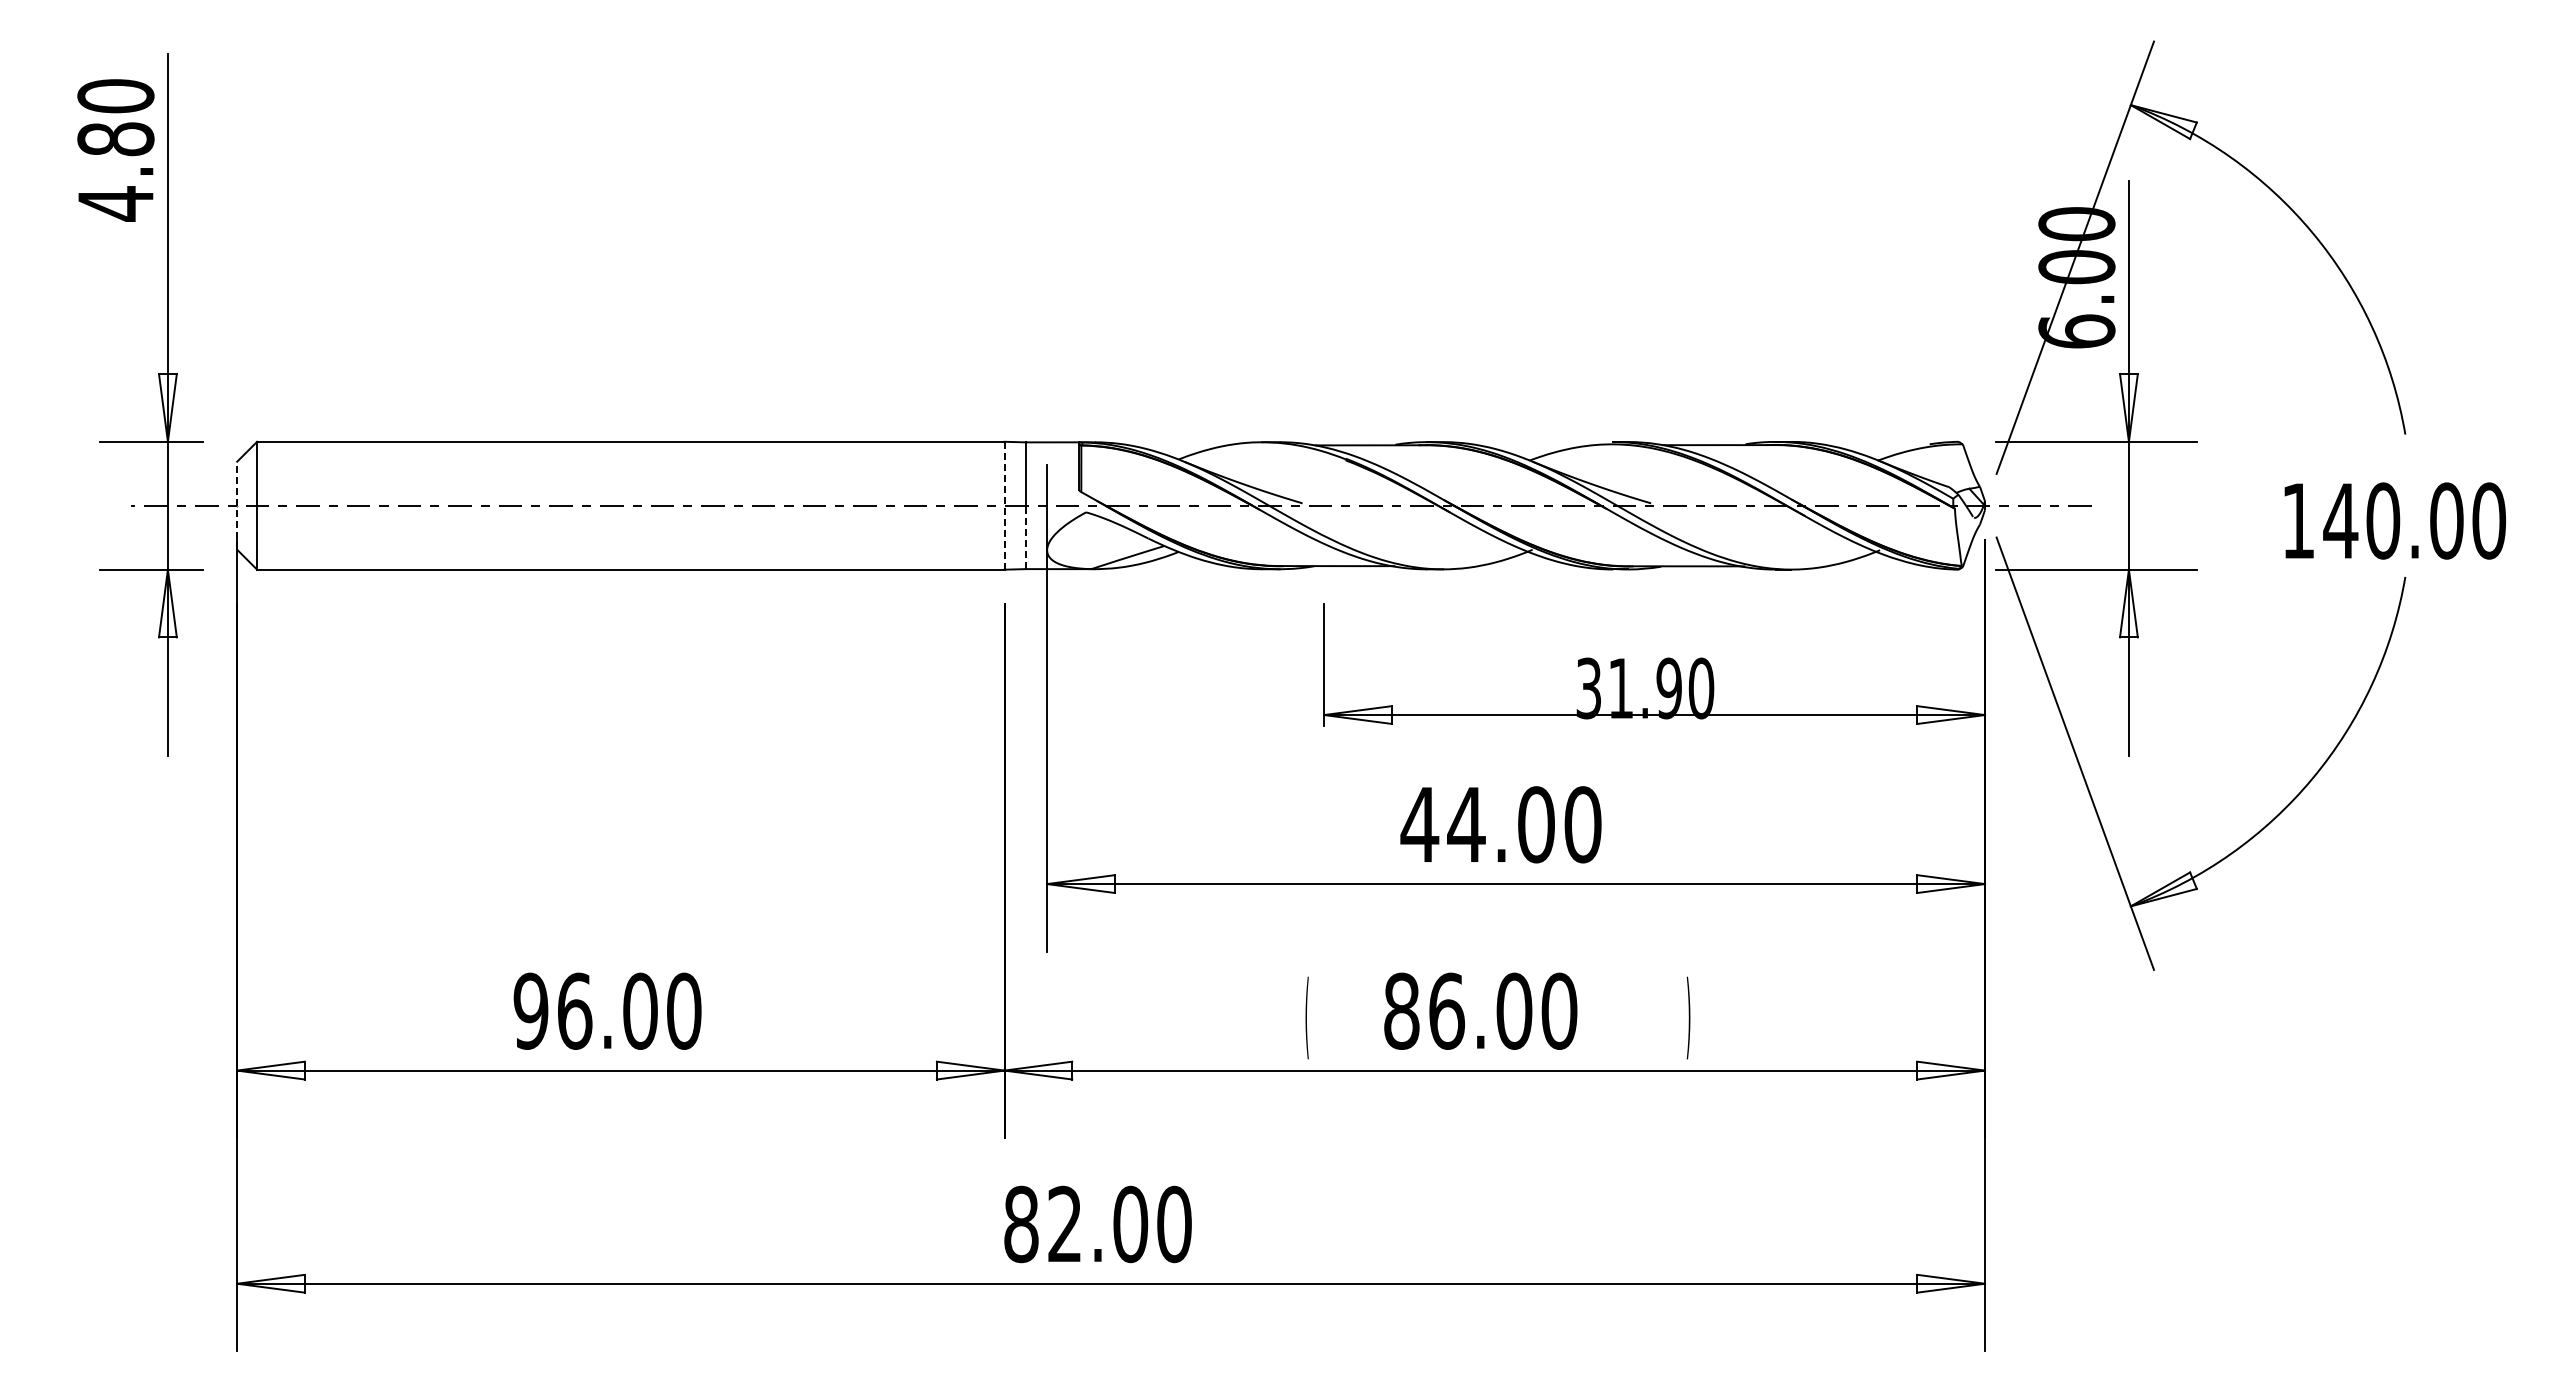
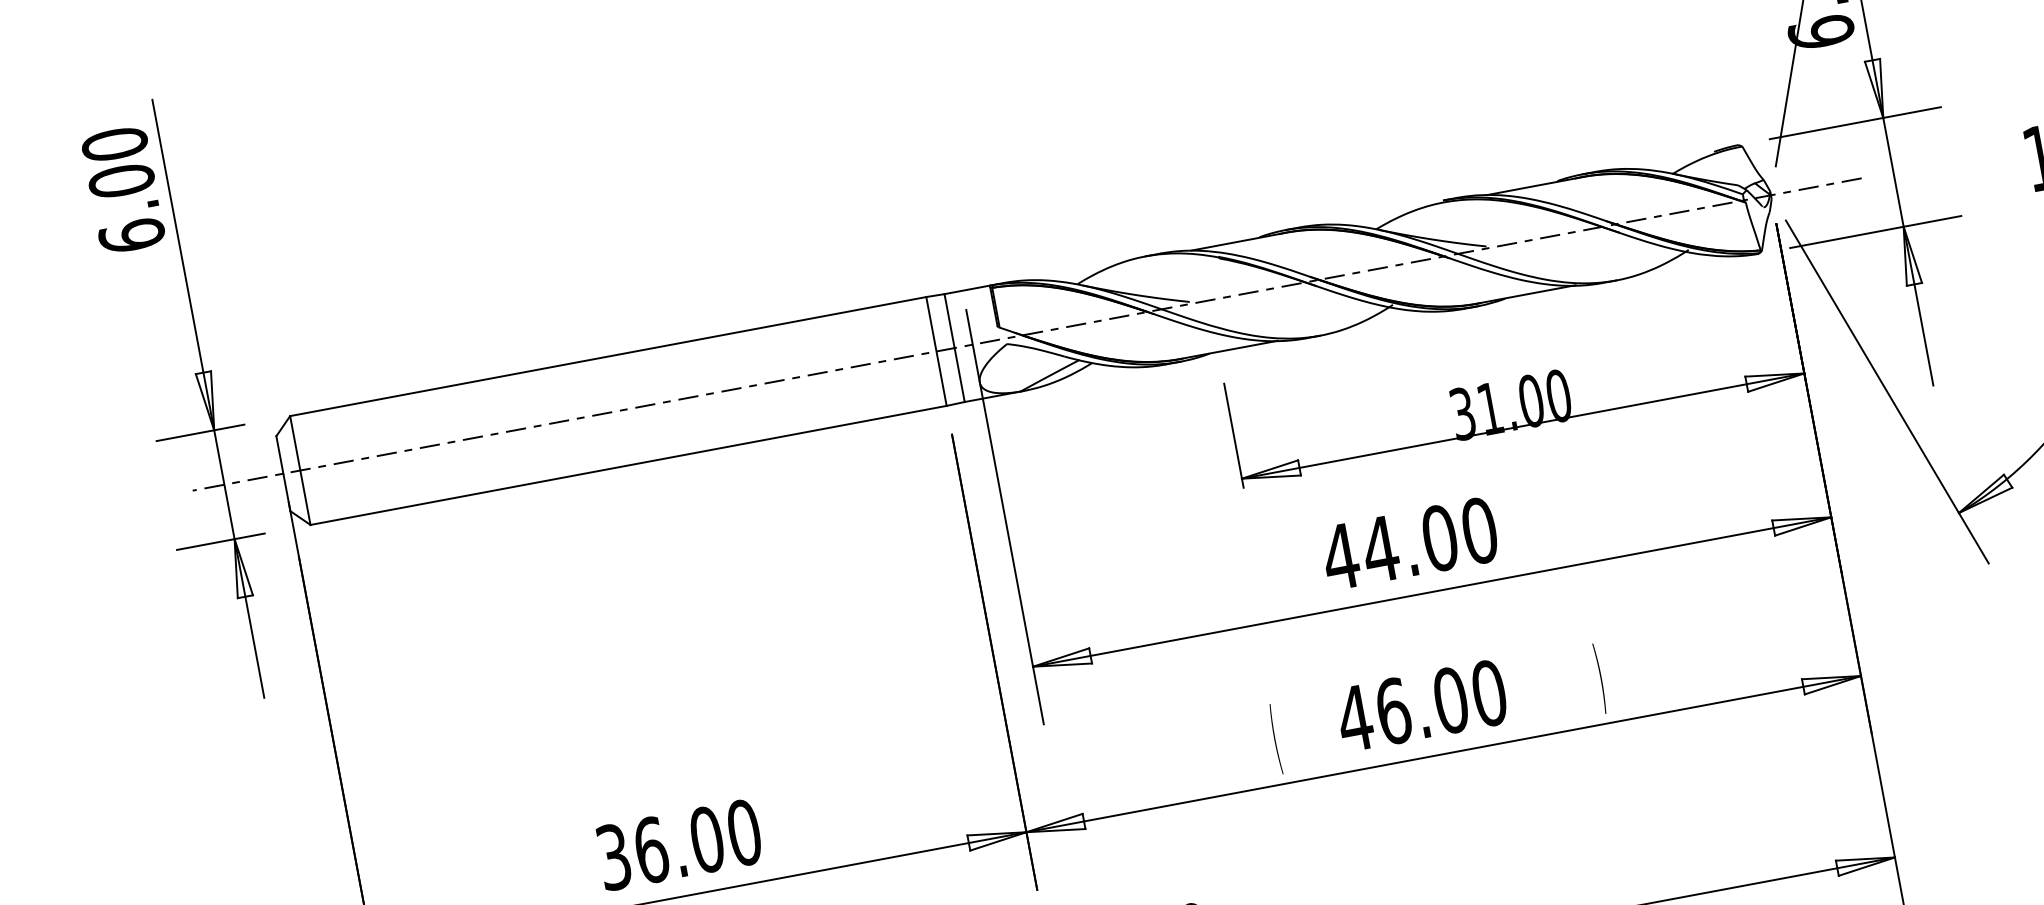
text: (115, 171) -> (126, 208), 4.80 -> 6.00
line: (237, 505) -> (283, 473), dashed -> solid
line: (1004, 505) -> (936, 351), dashed -> solid
line: (1025, 537) -> (959, 375), dashed -> solid
text: (1669, 688) -> (1531, 401), 31.90 -> 31.00
text: (530, 1010) -> (613, 856), 96.00 -> 36.00
text: (1401, 1010) -> (1354, 717), 86.00 -> 46.00

